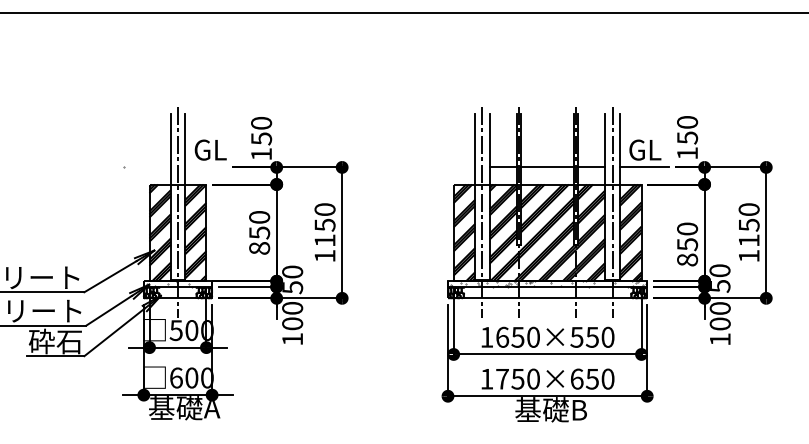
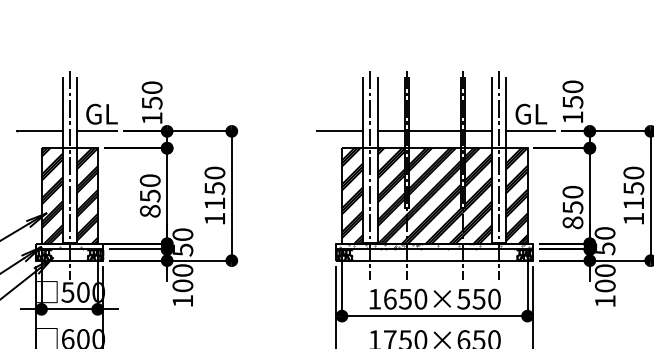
line: (147, 167) -> (39, 131), added
line: (205, 167) -> (96, 131), added
line: (451, 167) -> (339, 131), added

